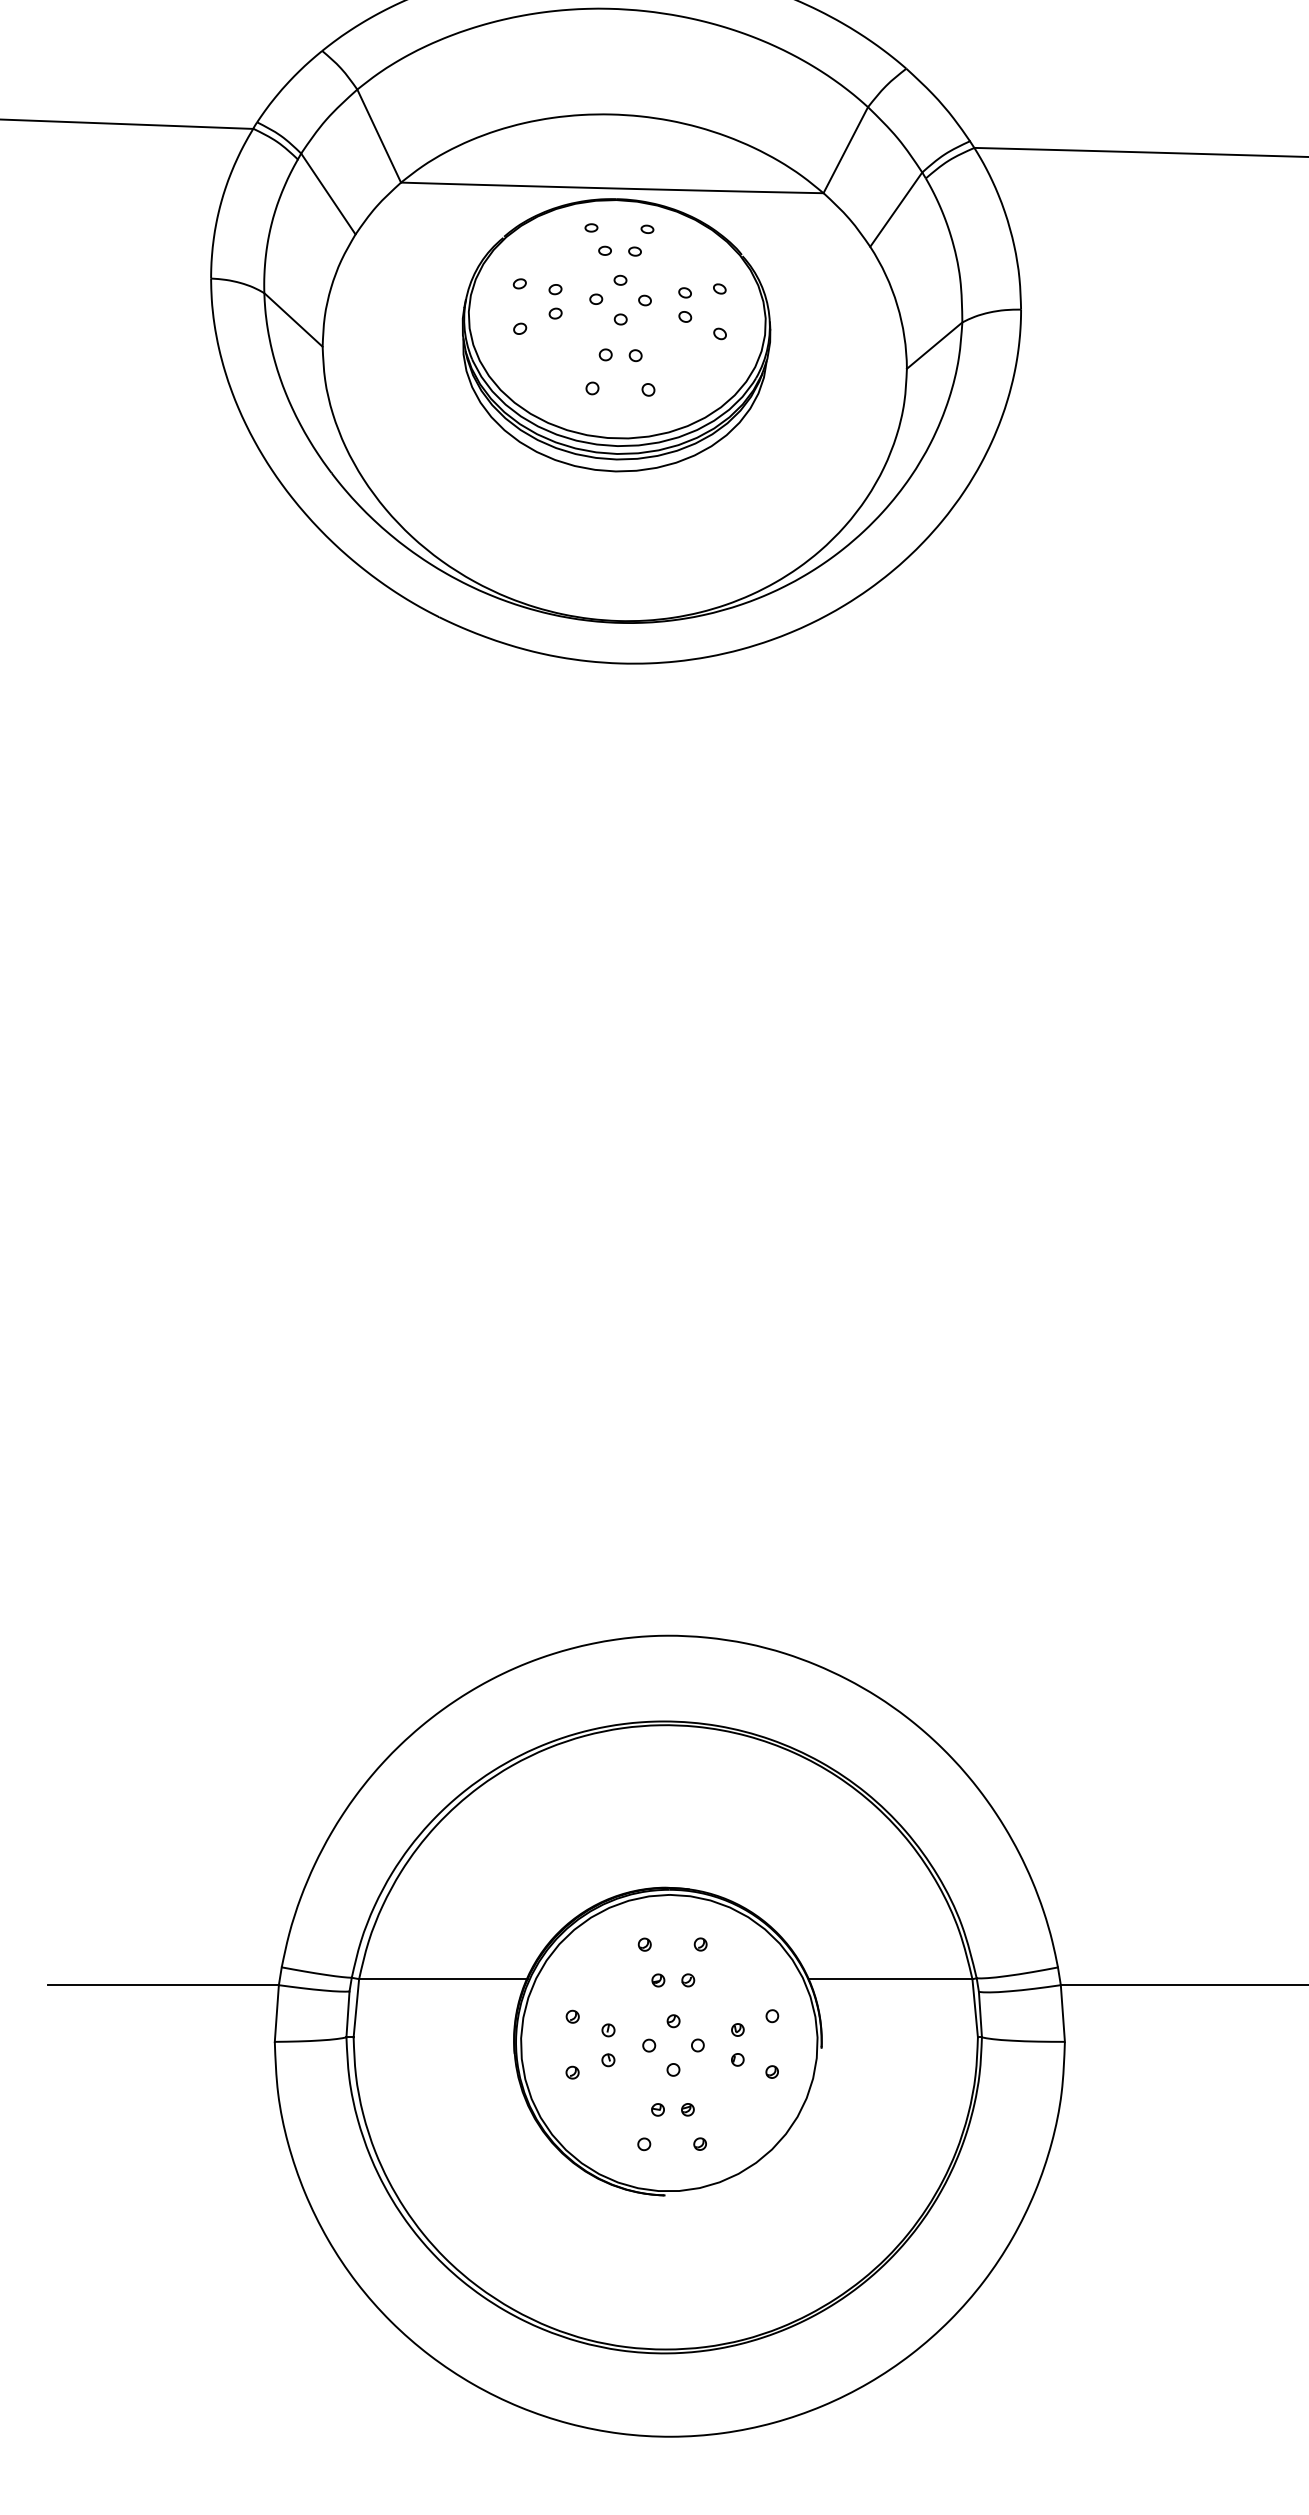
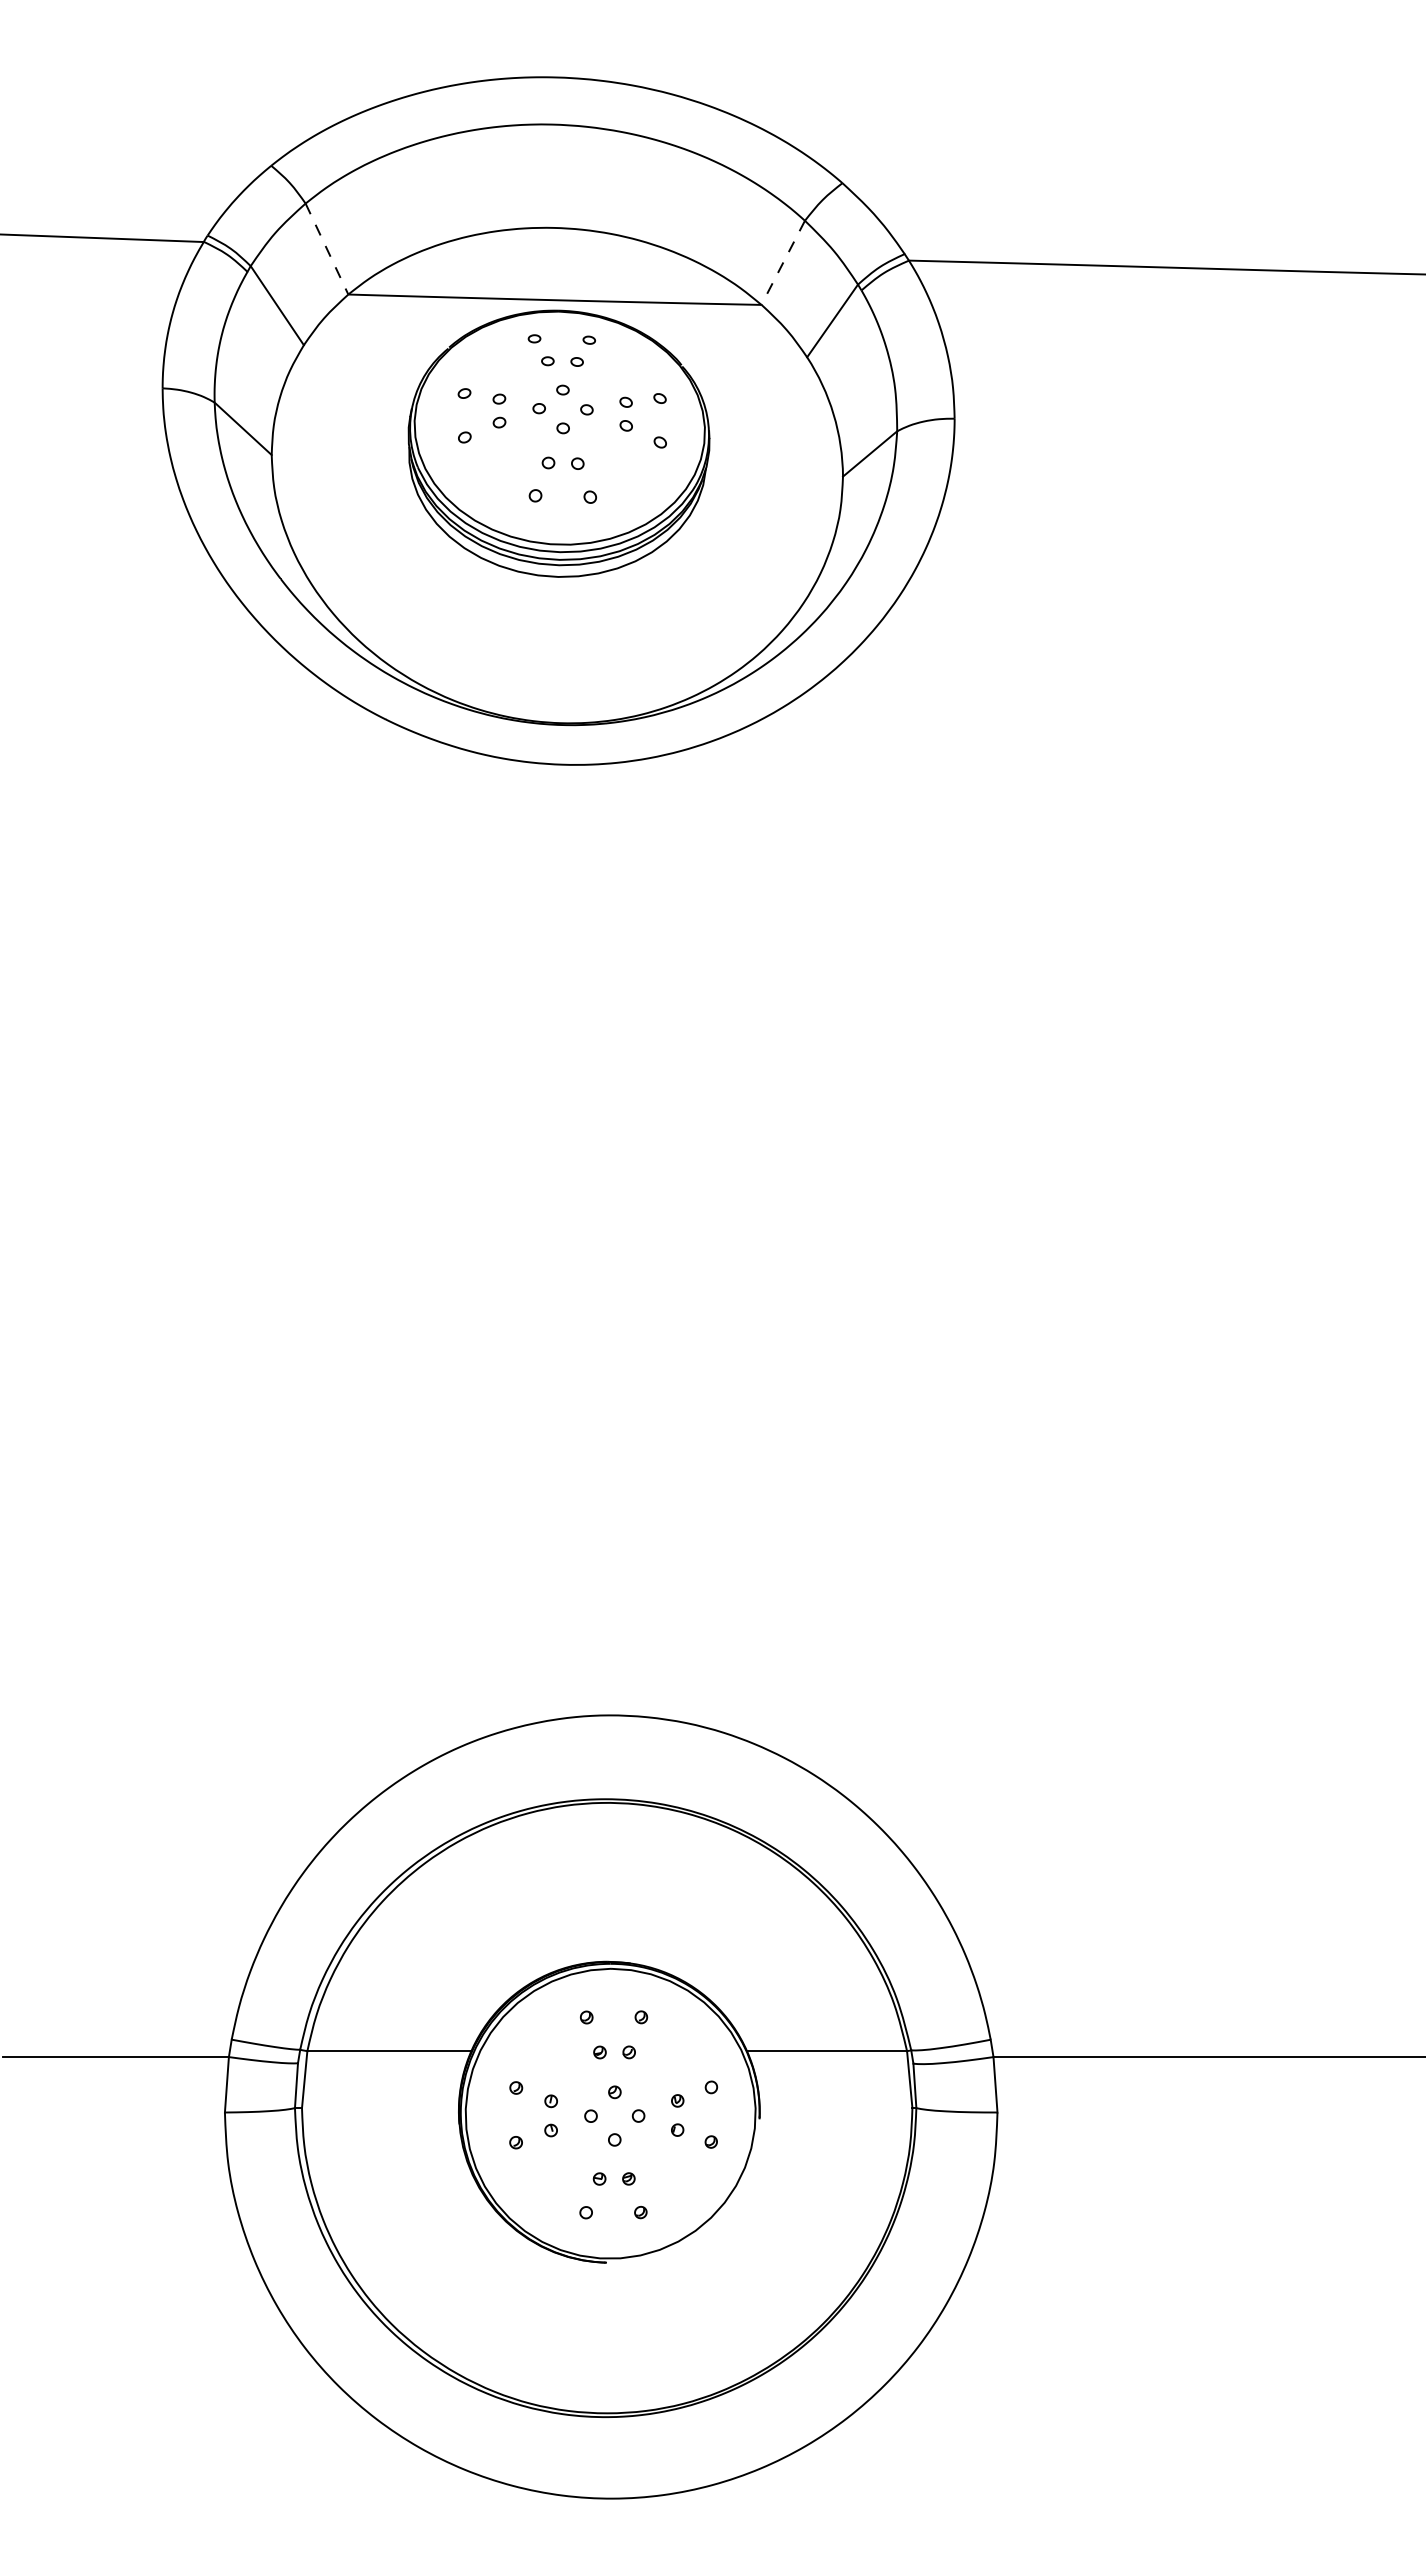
line: (379, 136) -> (327, 249), solid -> dashed
line: (845, 150) -> (782, 263), solid -> dashed

